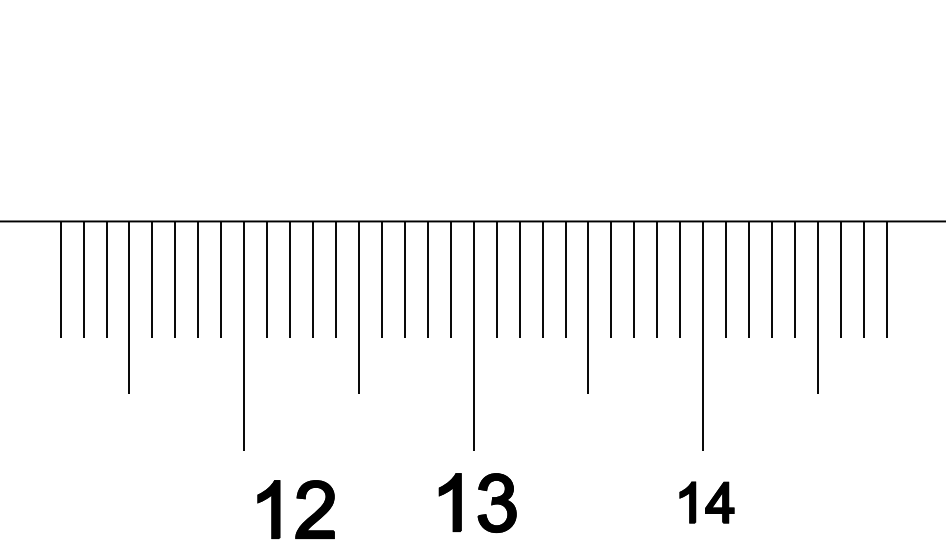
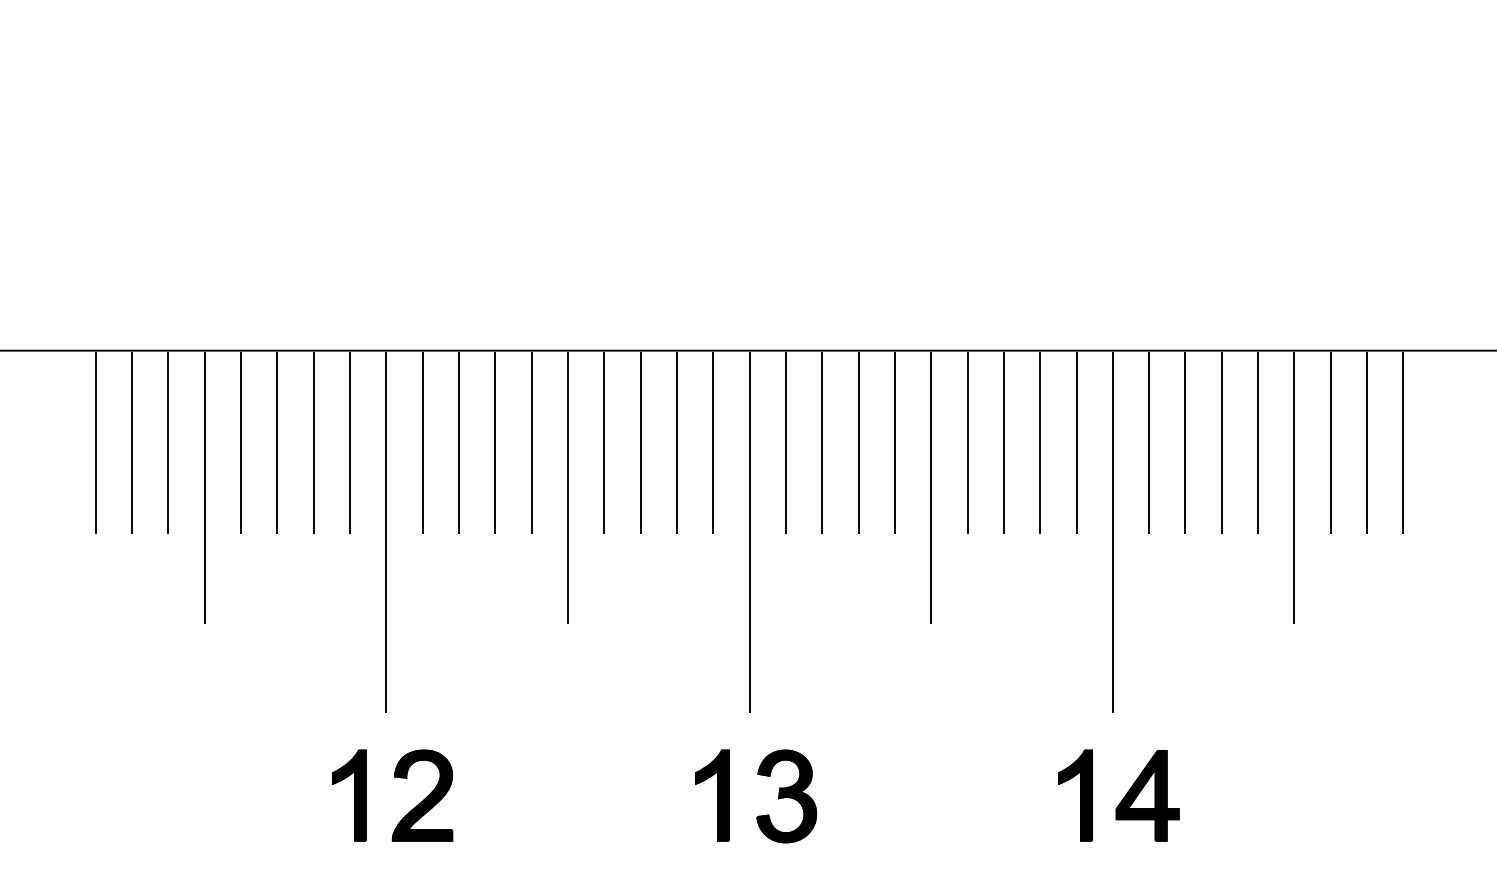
part: (296, 498) -> (393, 778), moved
part: (706, 502) -> (1118, 795), size x1.43

